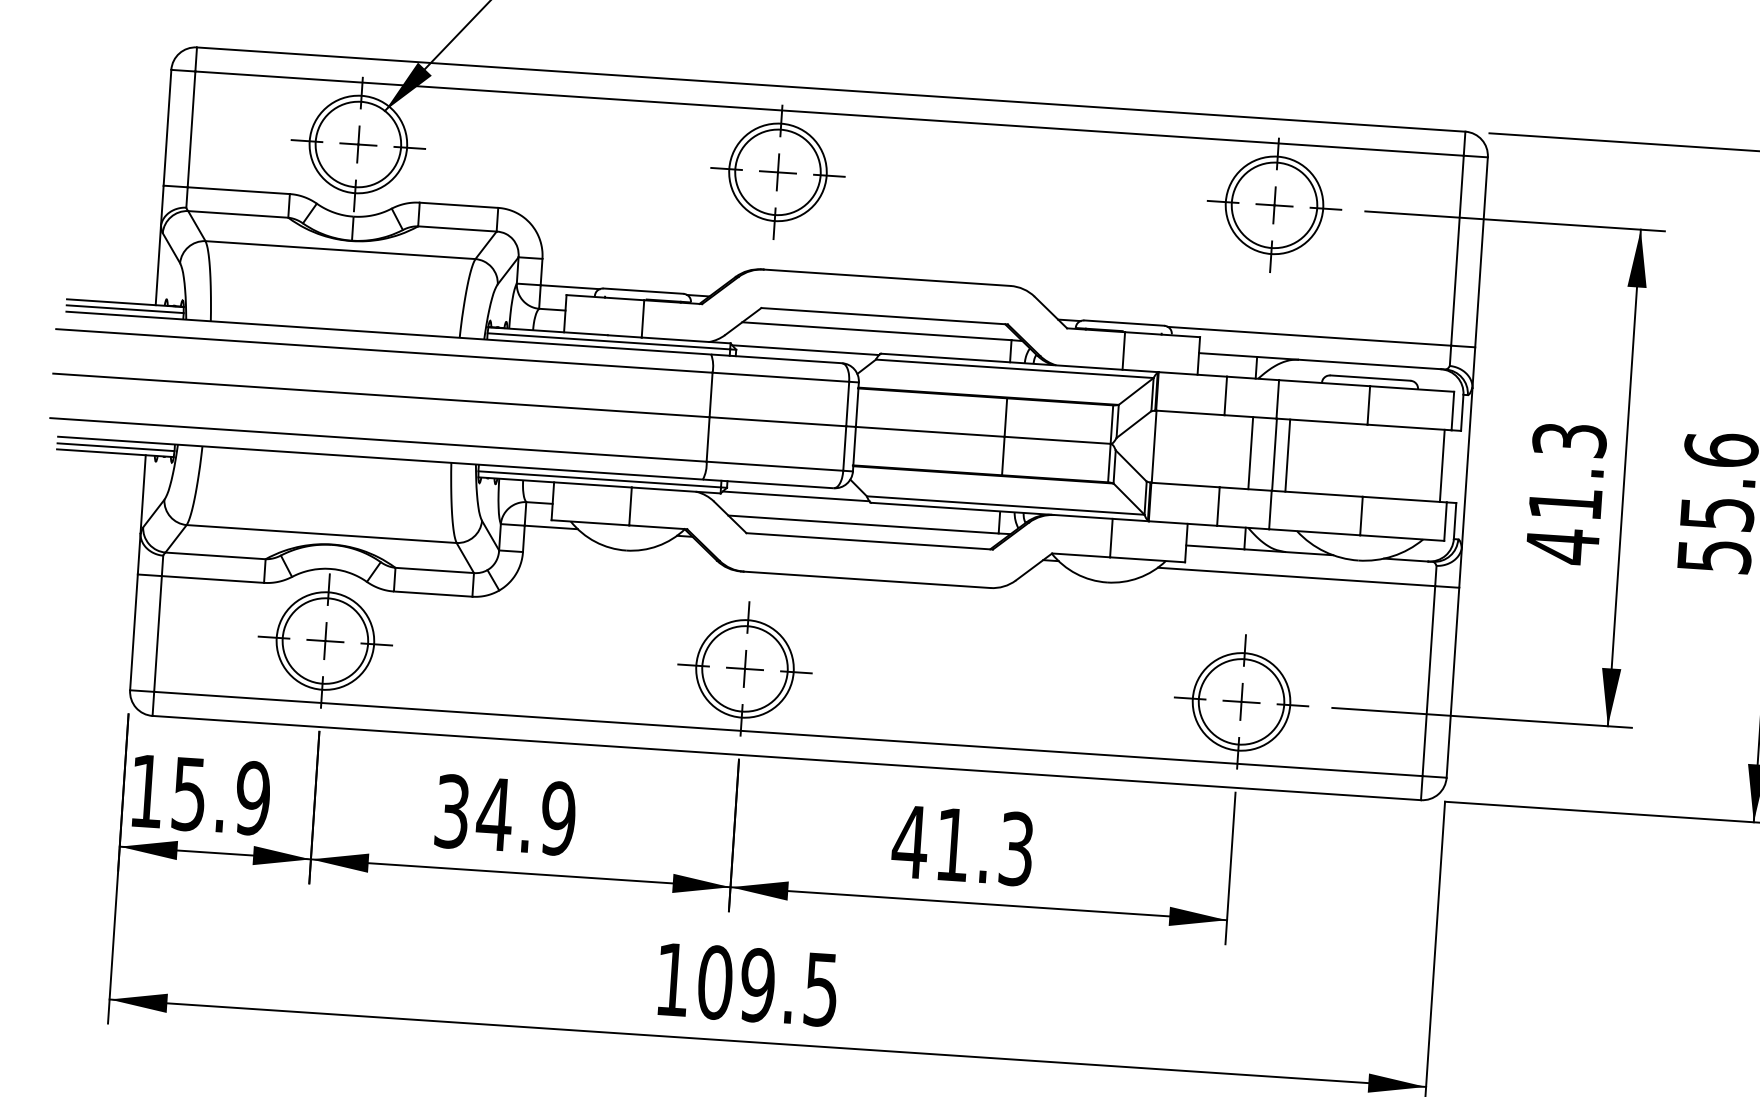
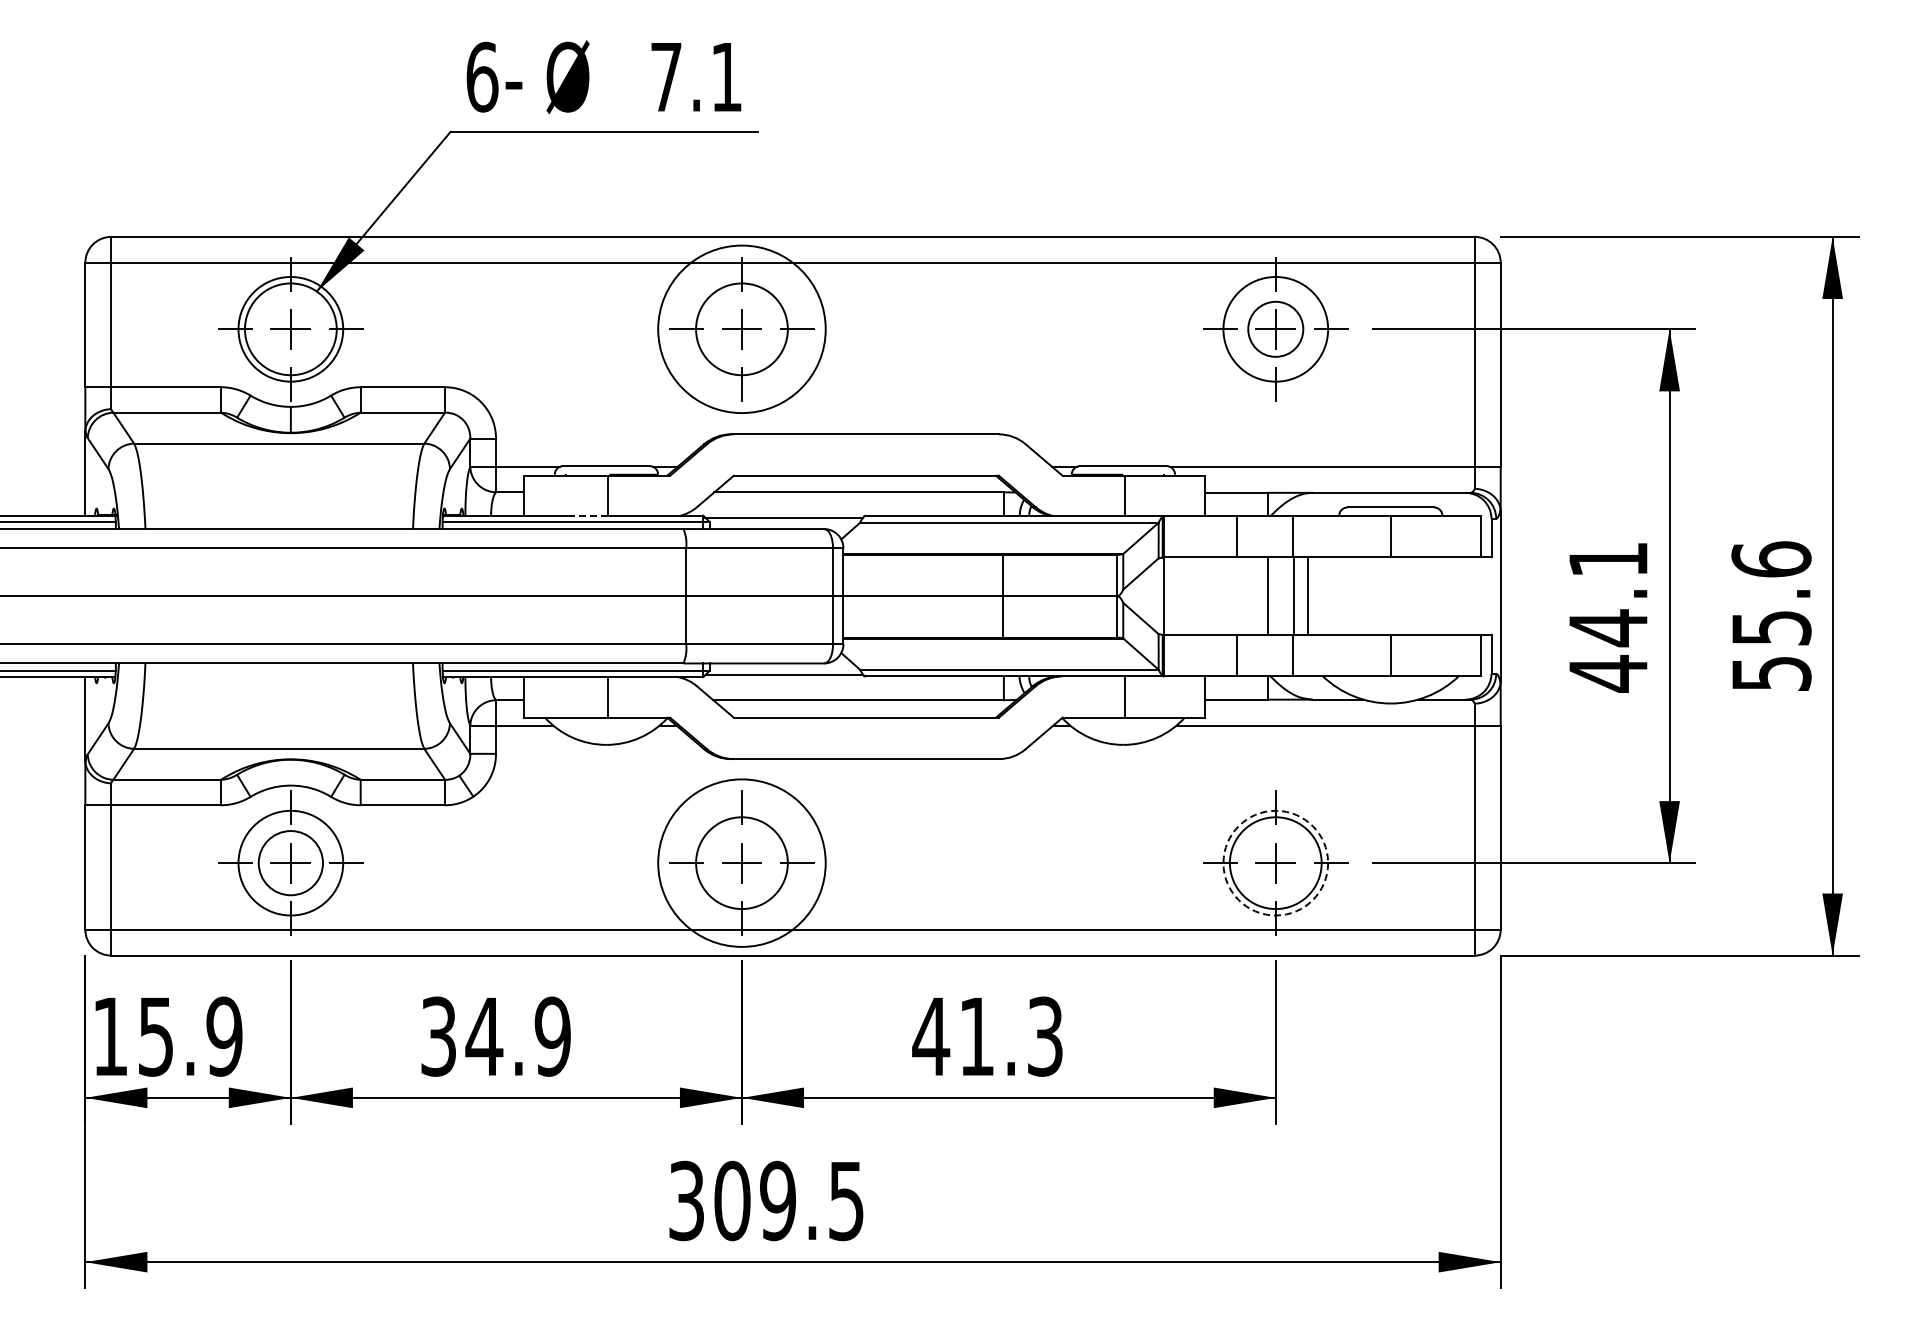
circle: (777, 171) -> (741, 328), size x1.6
circle: (1274, 205) -> (1275, 329), size x0.6
line: (624, 336) -> (589, 515), solid -> dashed
line: (1441, 466) -> (1473, 596), removed
text: (1567, 472) -> (1608, 594), 41.3 -> 44.1
circle: (325, 641) -> (290, 863), size x0.7
circle: (744, 668) -> (741, 862), size x1.6
circle: (1241, 701) -> (1275, 862), solid -> dashed
text: (672, 979) -> (686, 1200), 109.5 -> 309.5

